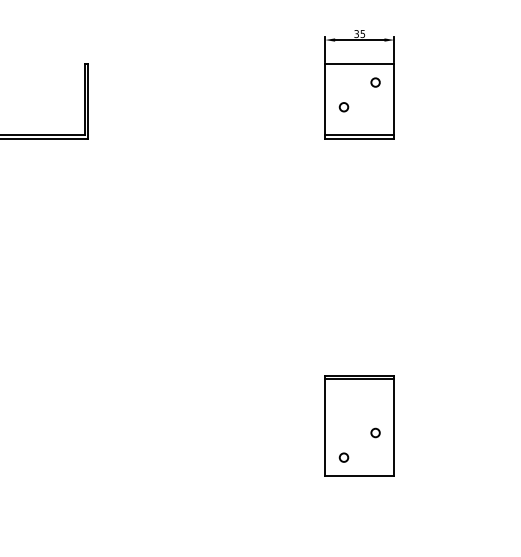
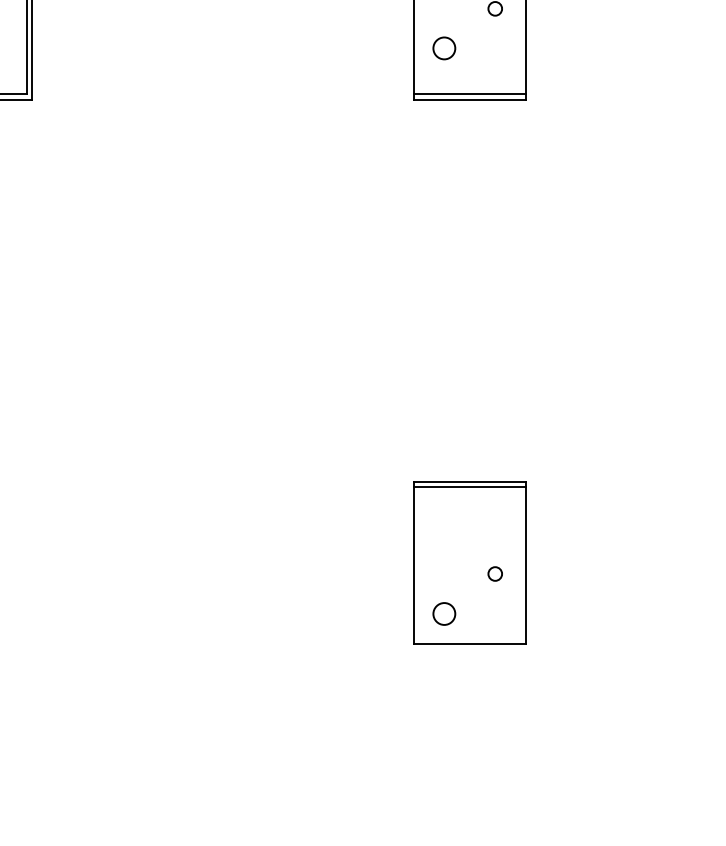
circle: (343, 107) -> (443, 49), size x1.6
circle: (343, 457) -> (443, 613), size x1.6

